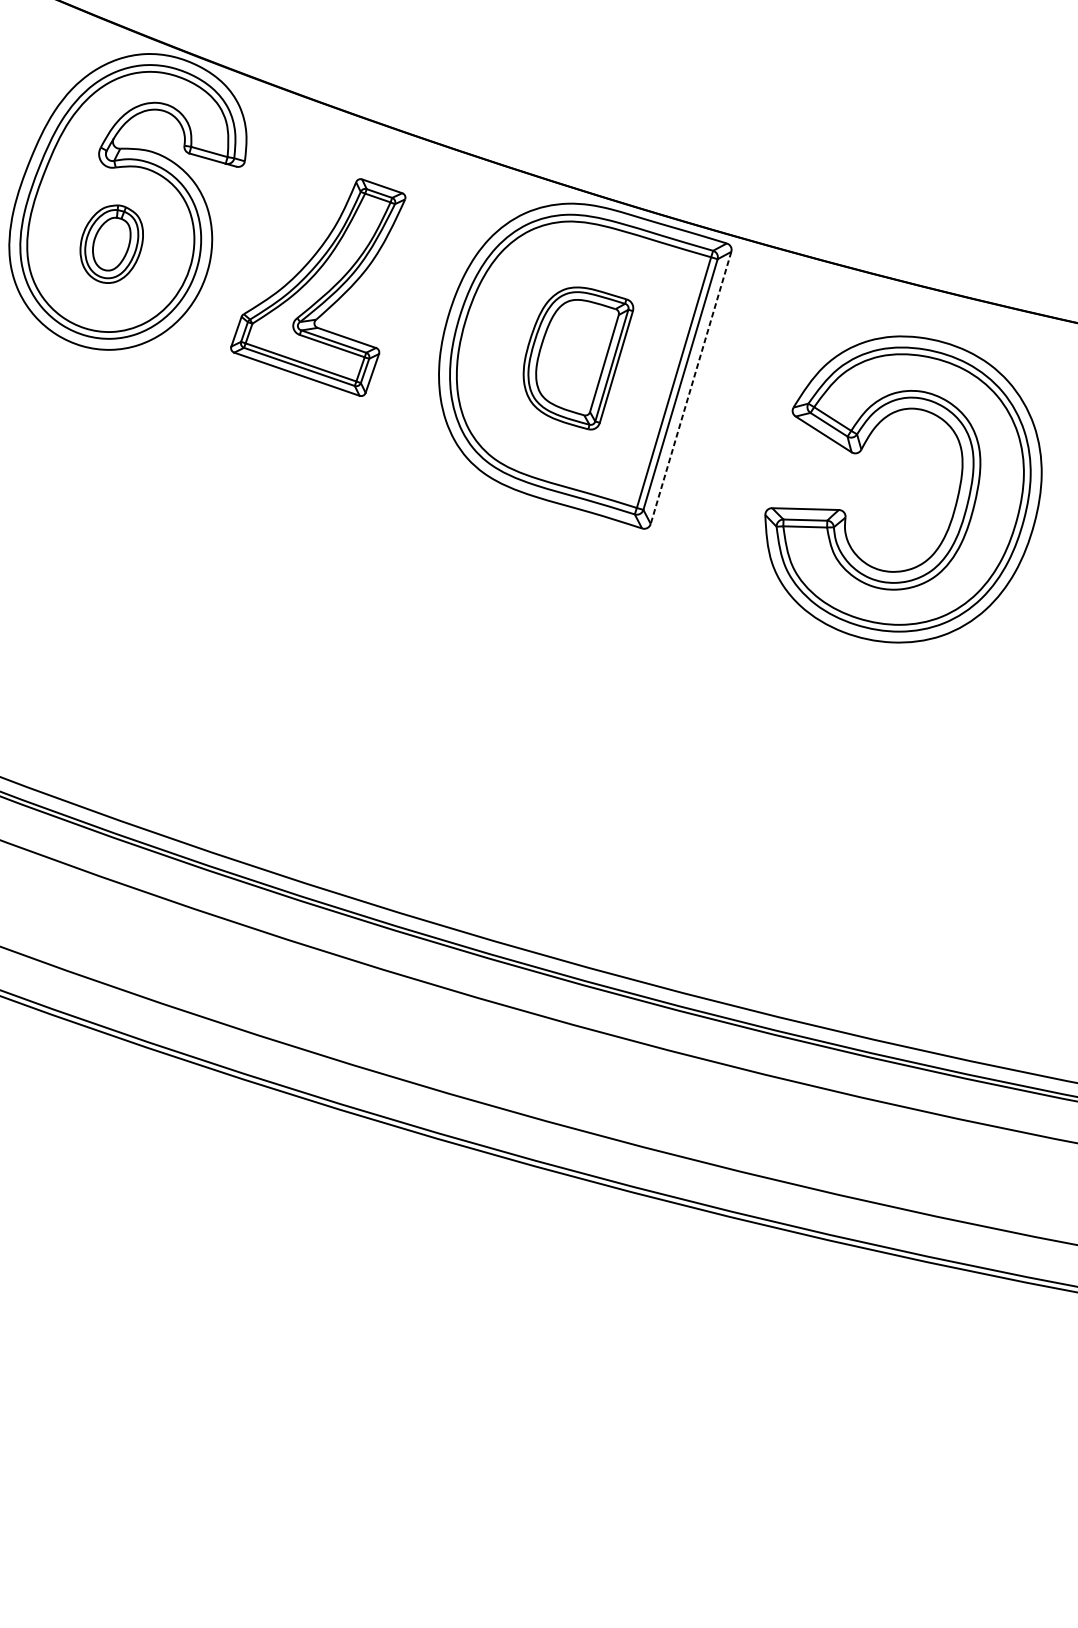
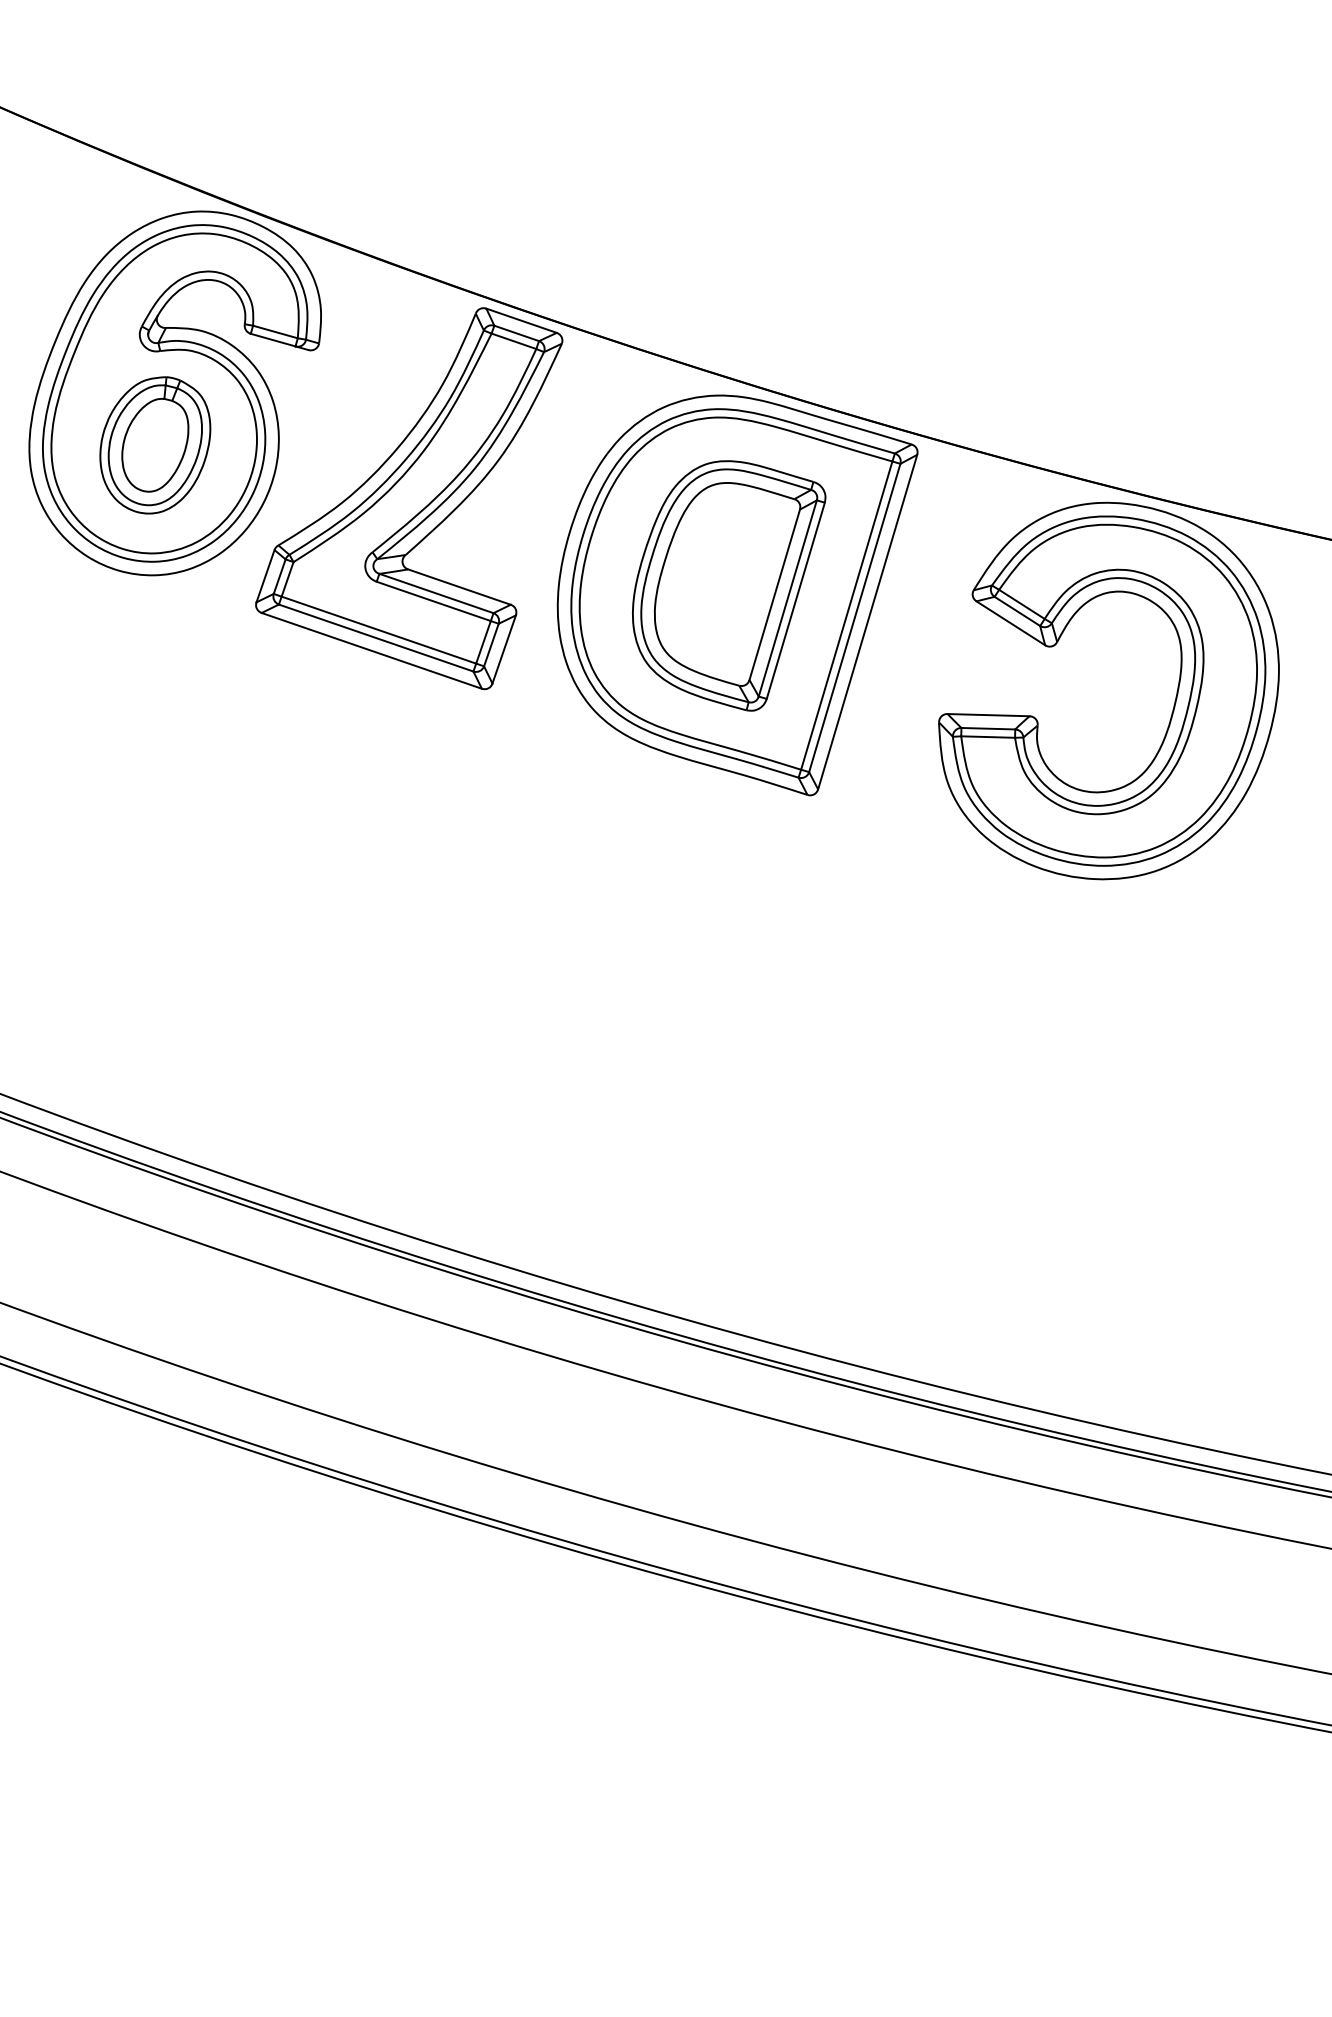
part: (111, 244) -> (155, 445), size x1.43
part: (318, 287) -> (409, 498), size x1.43
part: (578, 358) -> (729, 585), size x1.43
line: (690, 388) -> (867, 622), dashed -> solid
part: (955, 501) -> (1173, 705), moved

